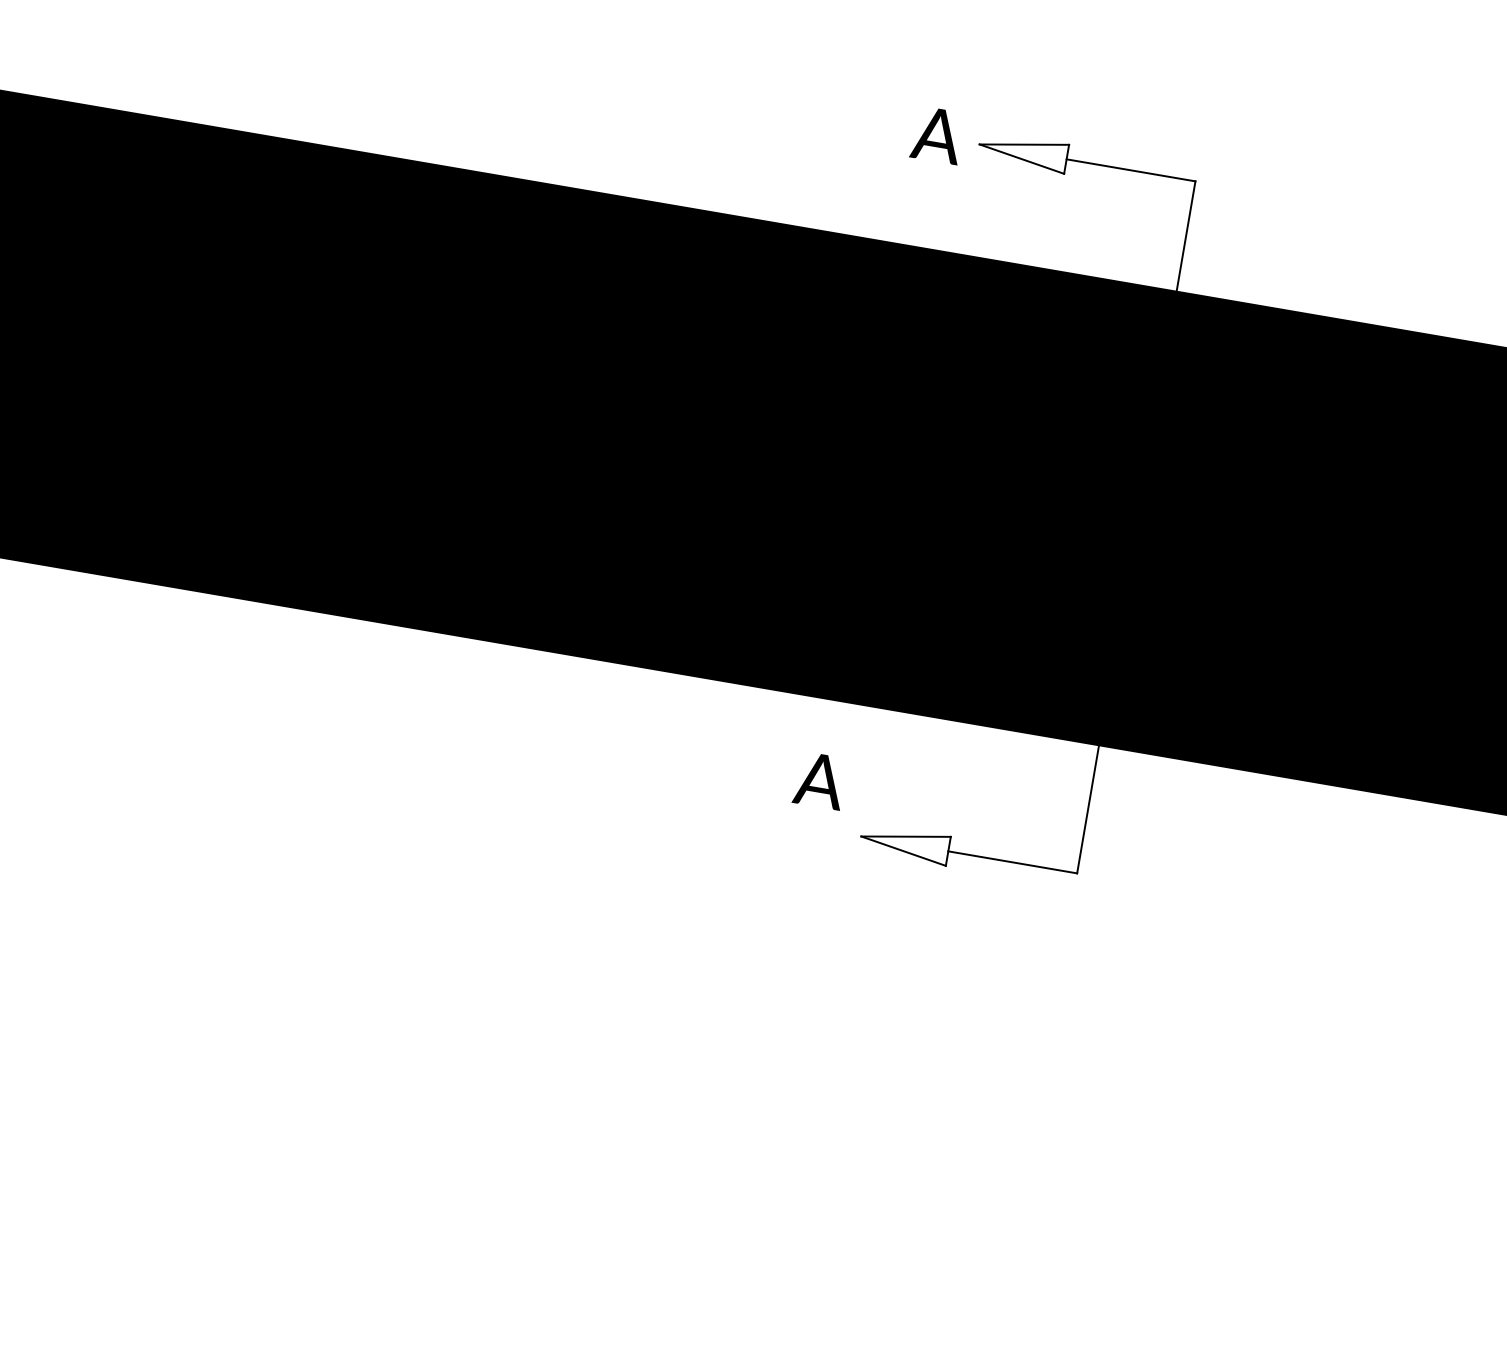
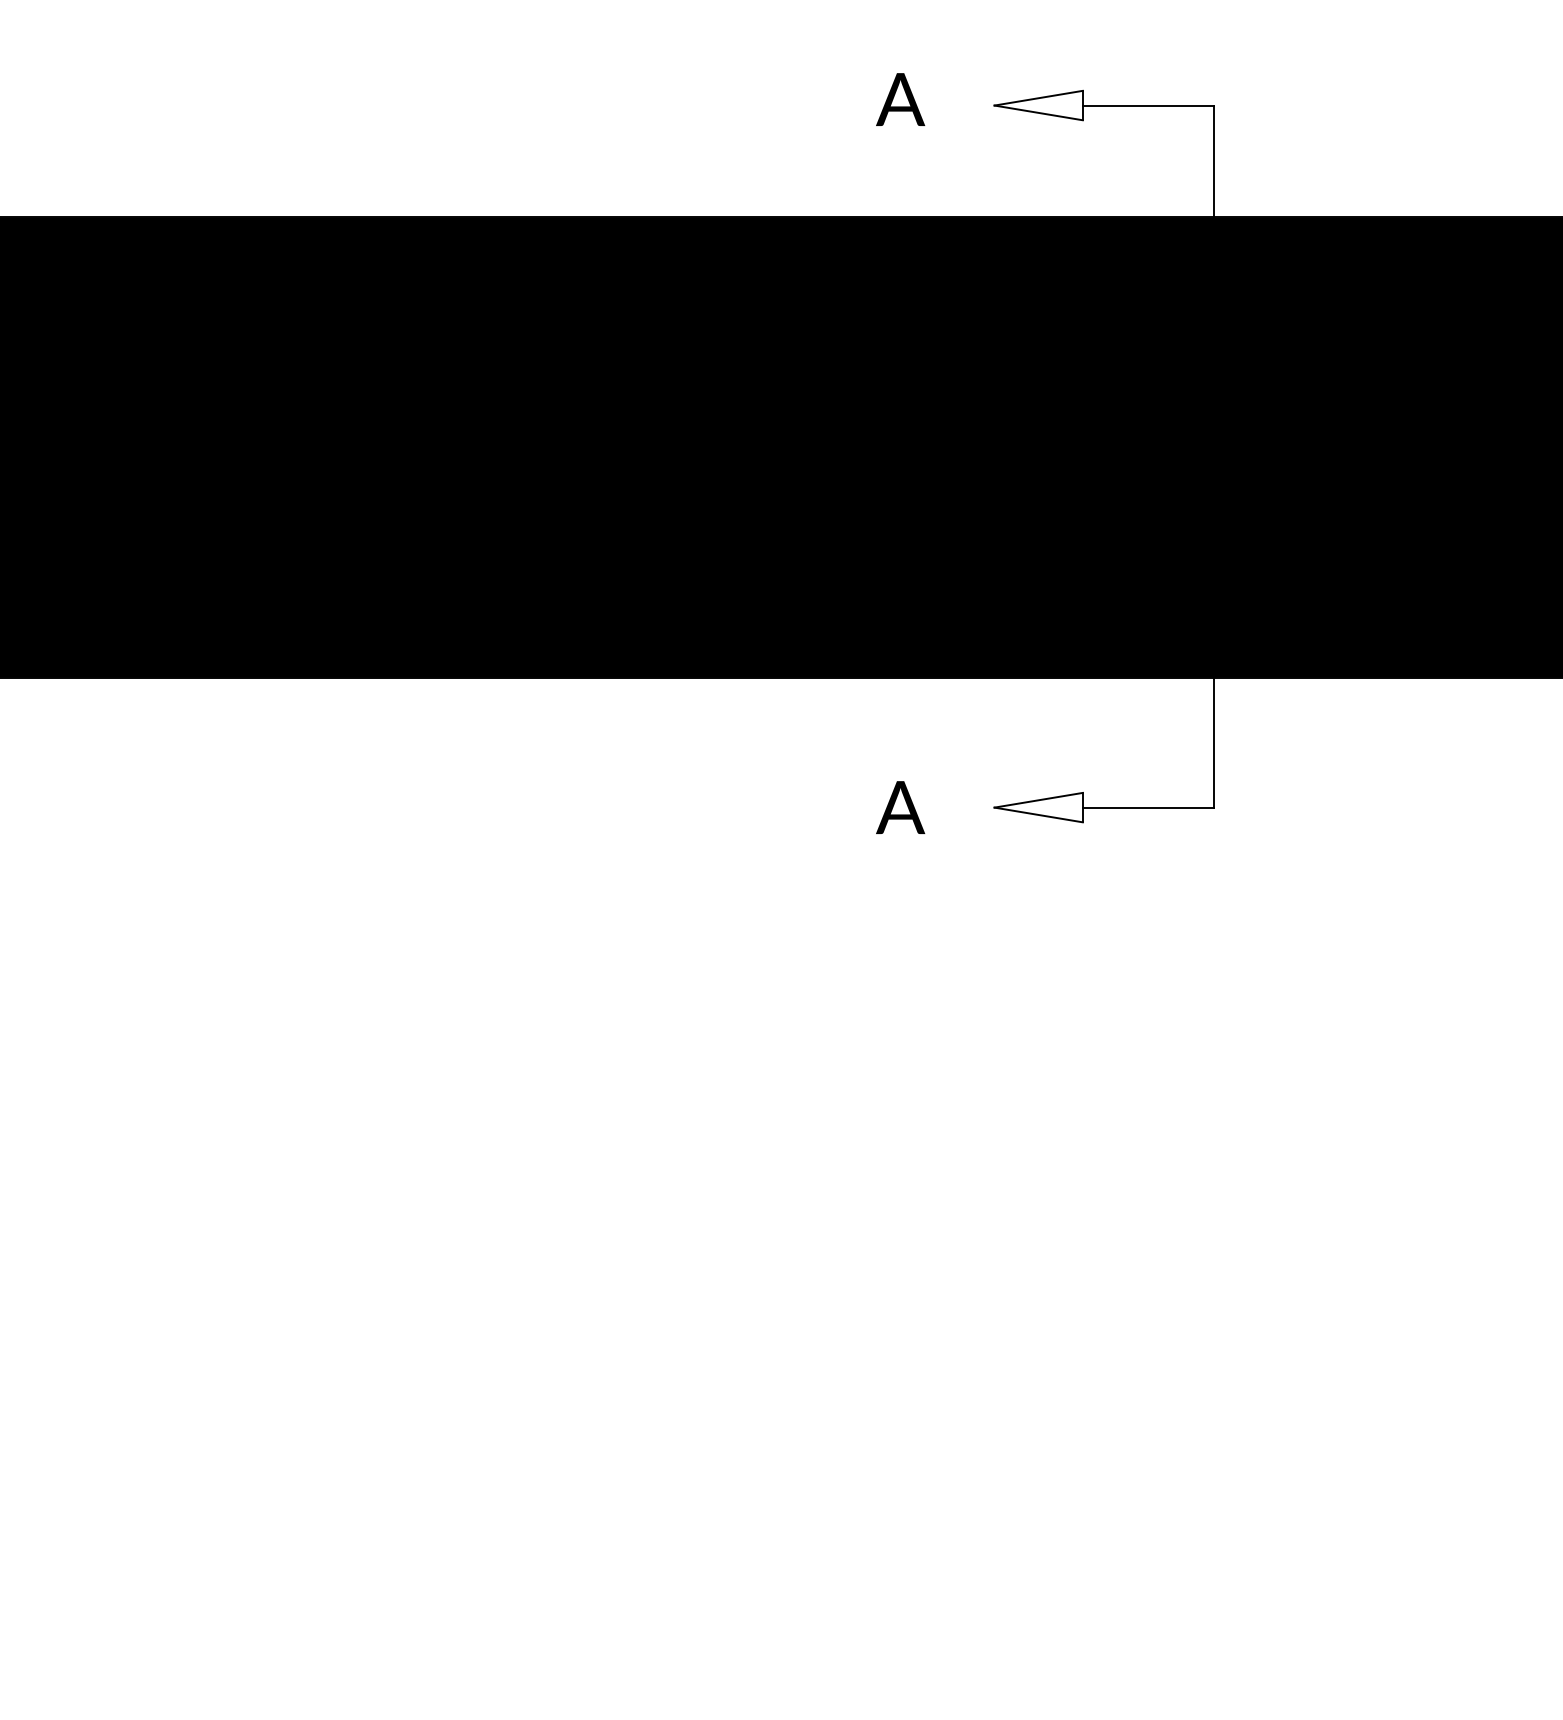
text: (937, 135) -> (900, 99), moved
text: (820, 780) -> (900, 807), moved

